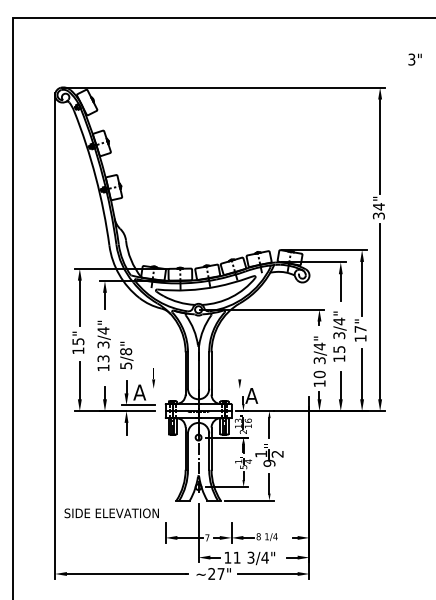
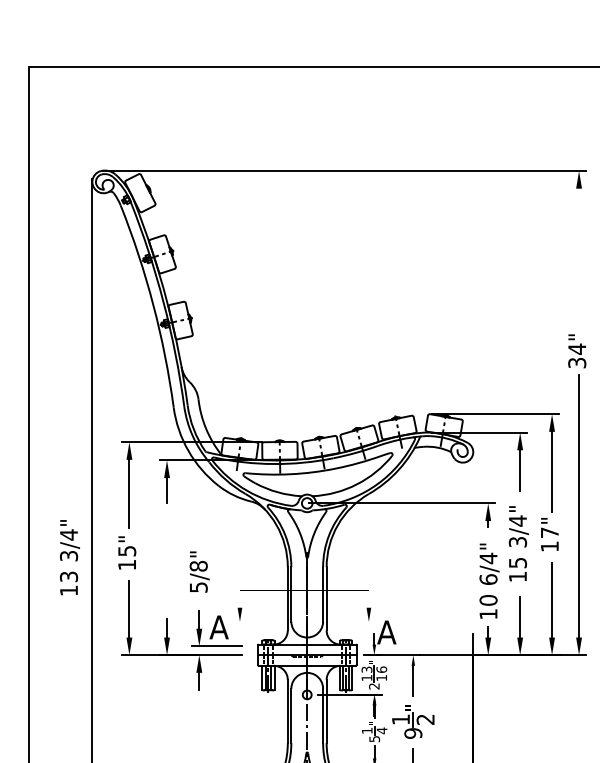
line: (380, 146) -> (579, 258), removed
text: (103, 345) -> (68, 556), moved
text: (319, 360) -> (488, 579), 3/4" -> 6/4"

